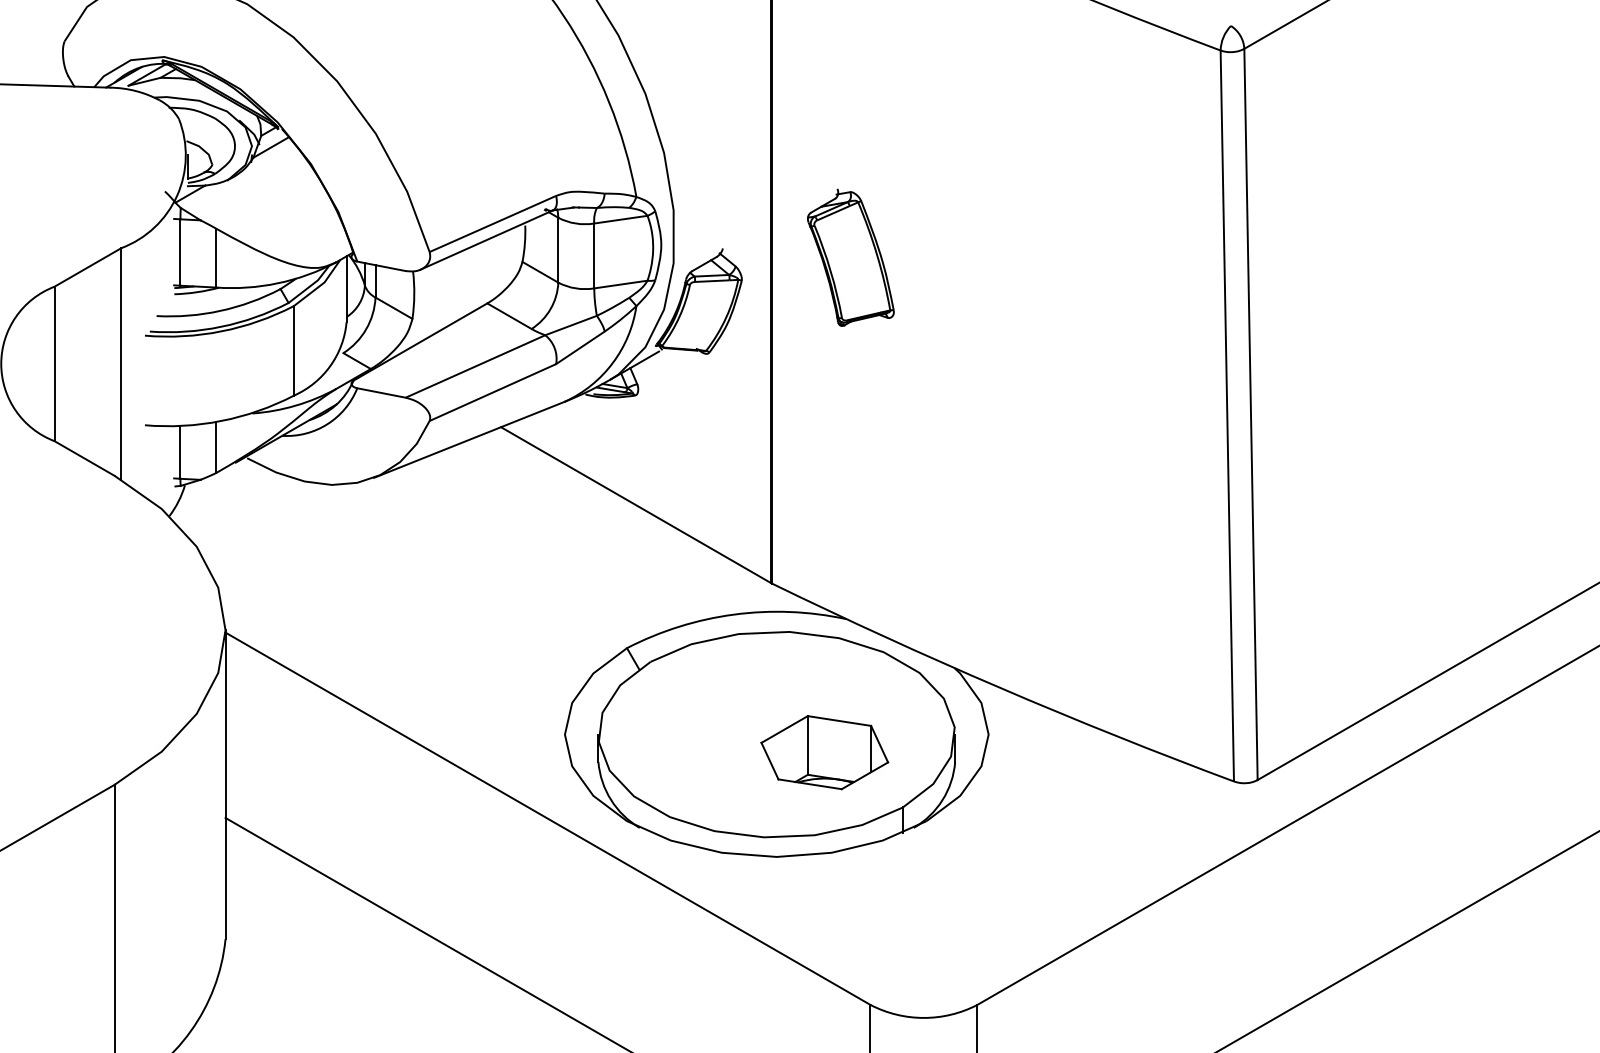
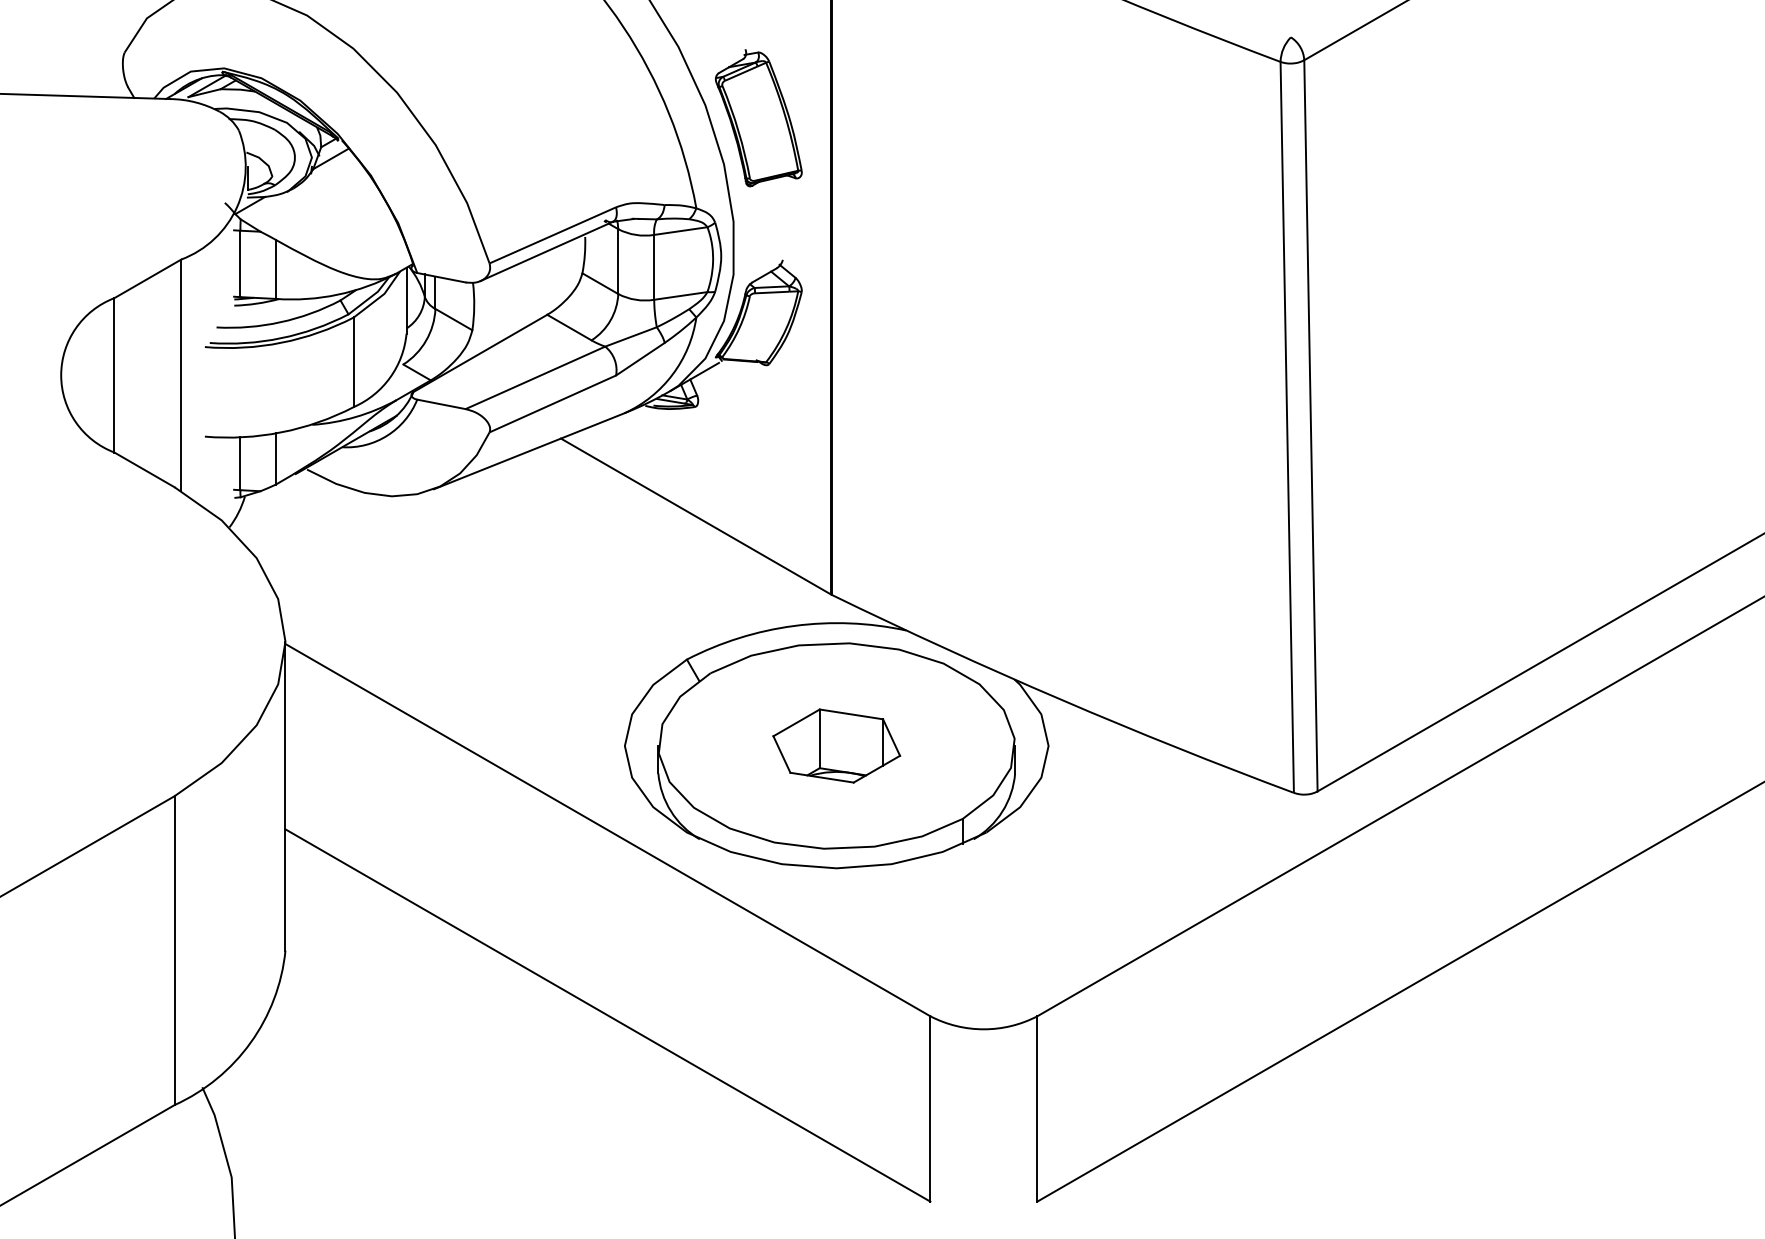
part: (850, 258) -> (758, 118), moved
part: (824, 752) -> (836, 745), moved

